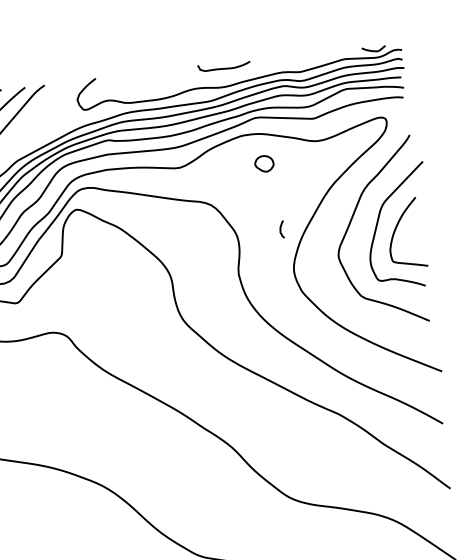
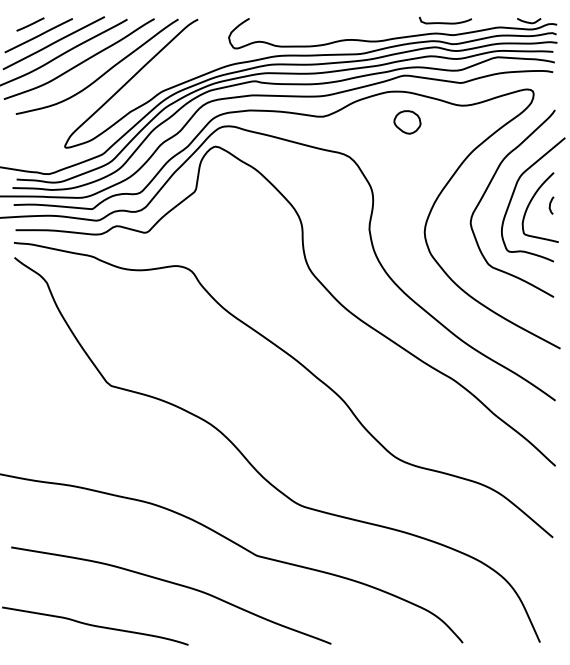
curve: (224, 67) -> (445, 22), moved
part: (264, 164) -> (407, 122), size x1.43
curve: (280, 229) -> (550, 205), moved

